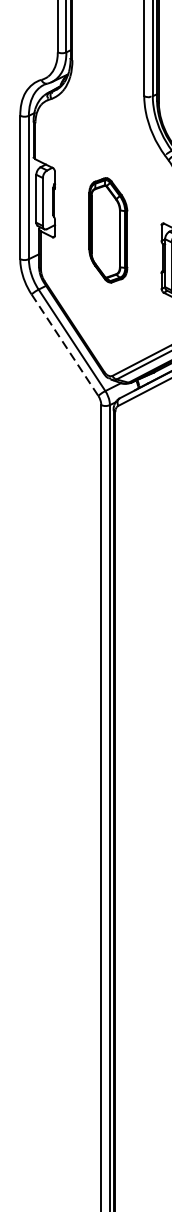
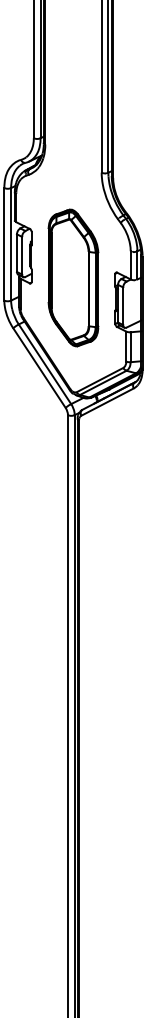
part: (108, 229) -> (73, 277), size x1.67
line: (65, 345) -> (39, 368), dashed -> solid

